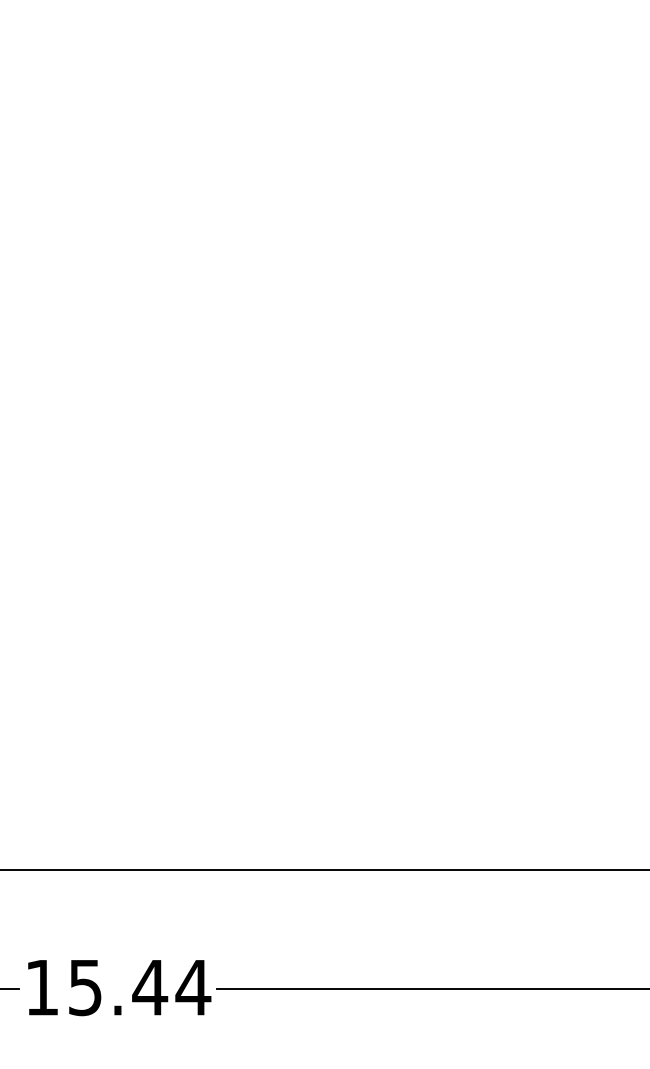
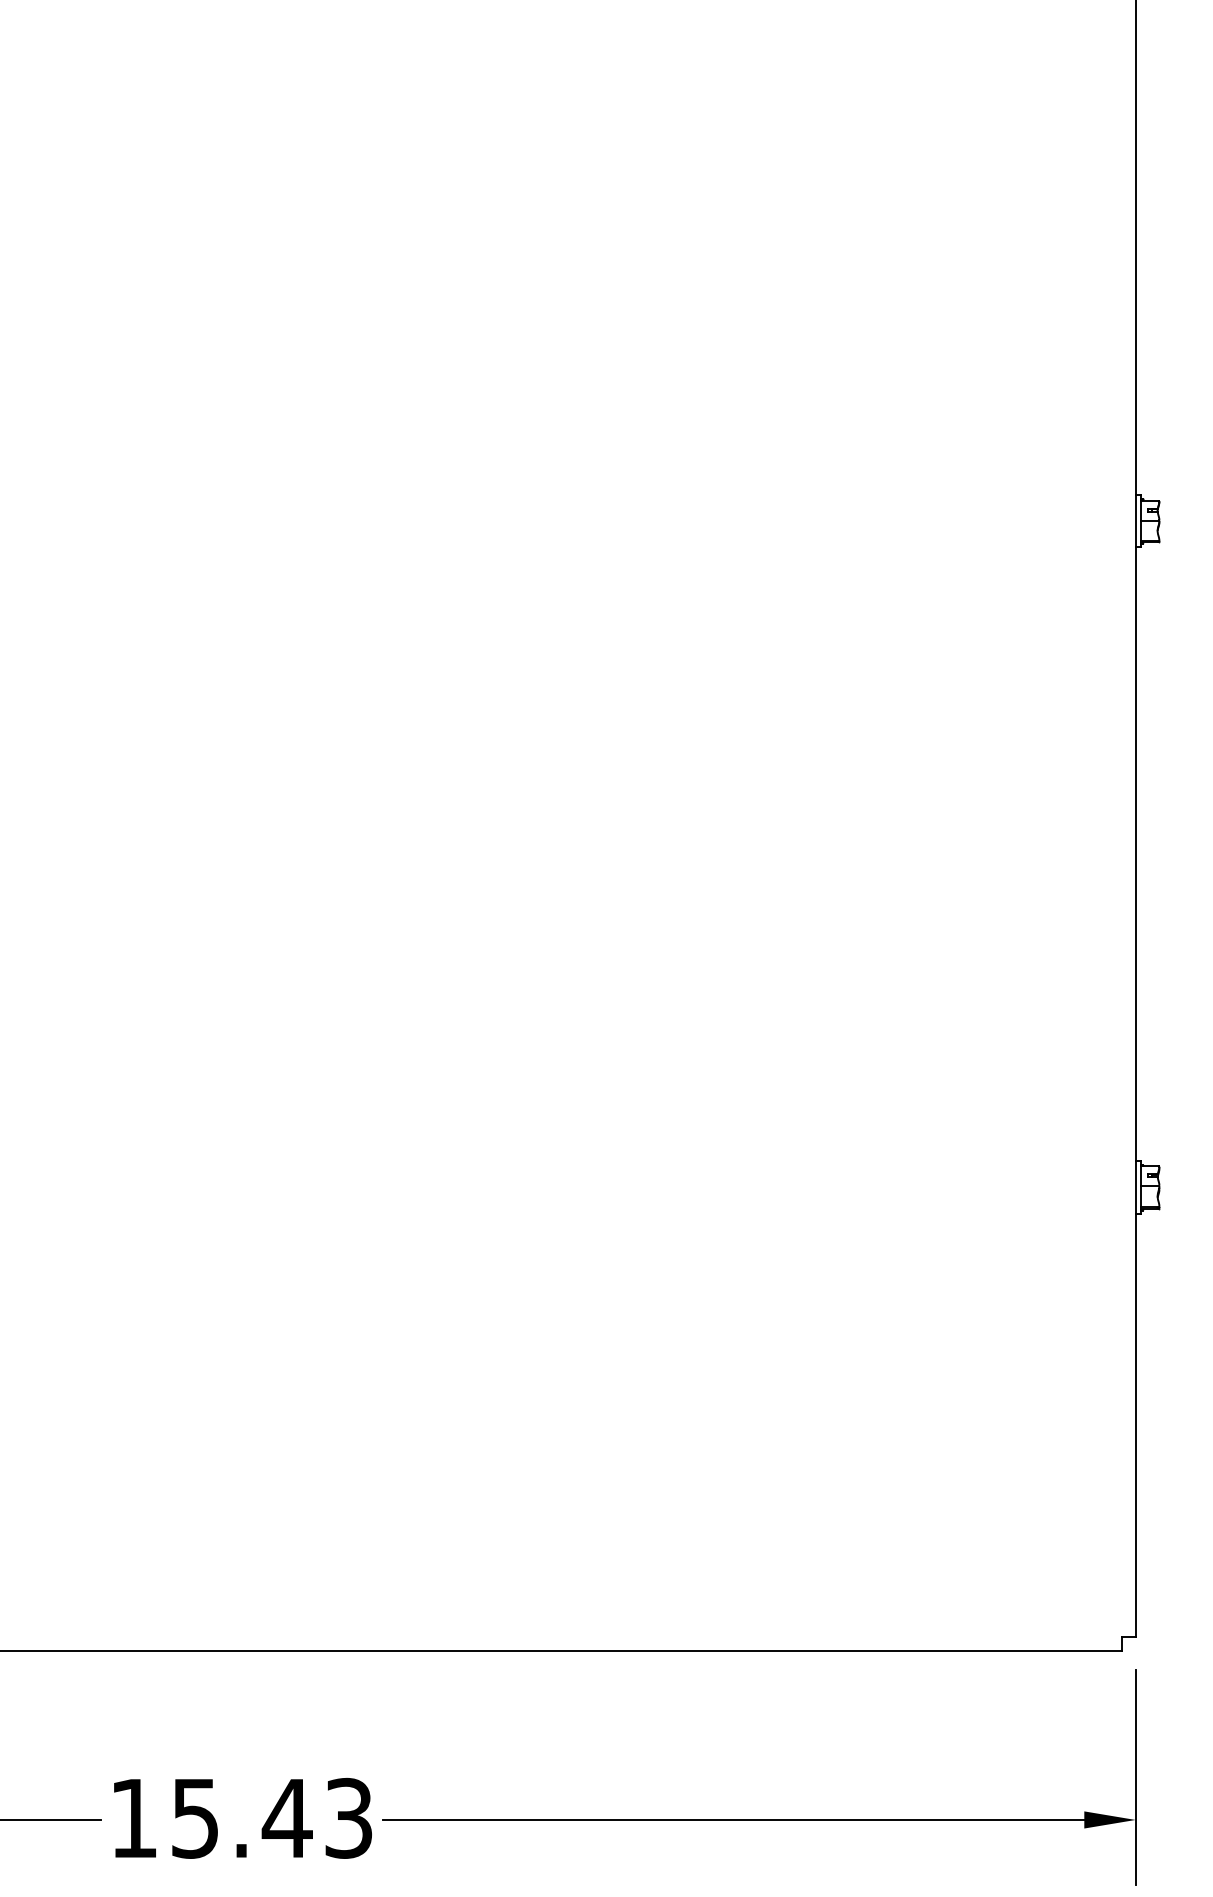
text: (193, 987) -> (348, 1817), 15.44 -> 15.43

